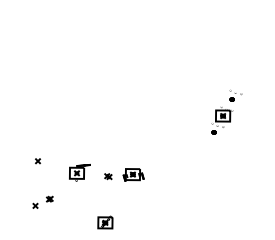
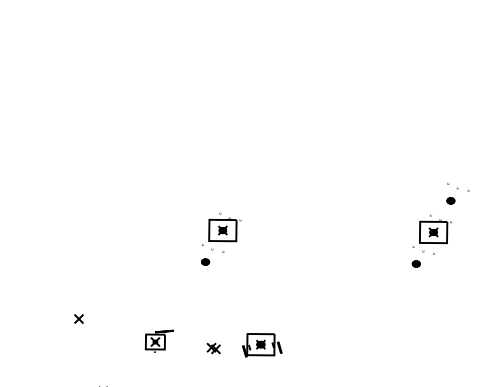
part: (112, 119) -> (221, 239), added
part: (79, 172) -> (158, 340), size x0.7

